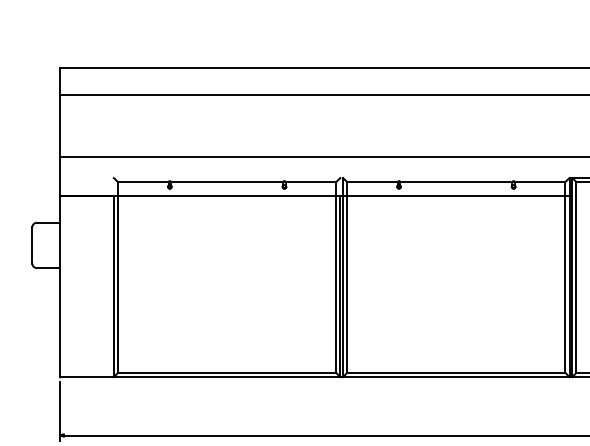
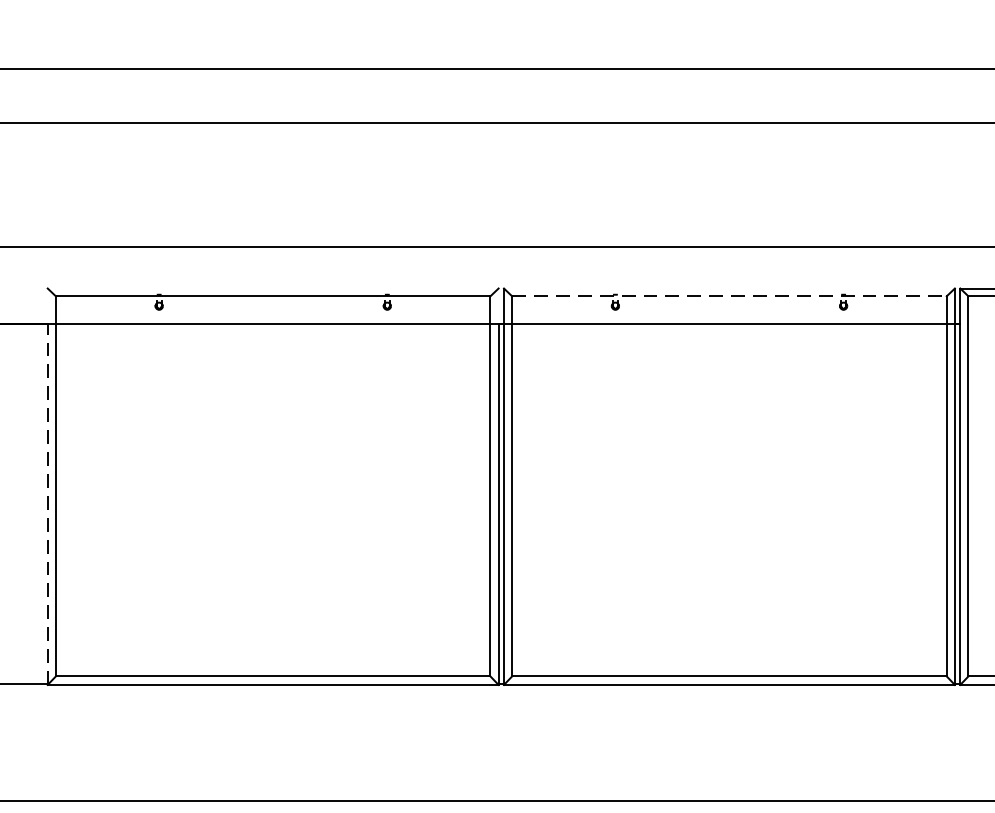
line: (456, 181) -> (729, 295), solid -> dashed
line: (113, 286) -> (47, 504), solid -> dashed

